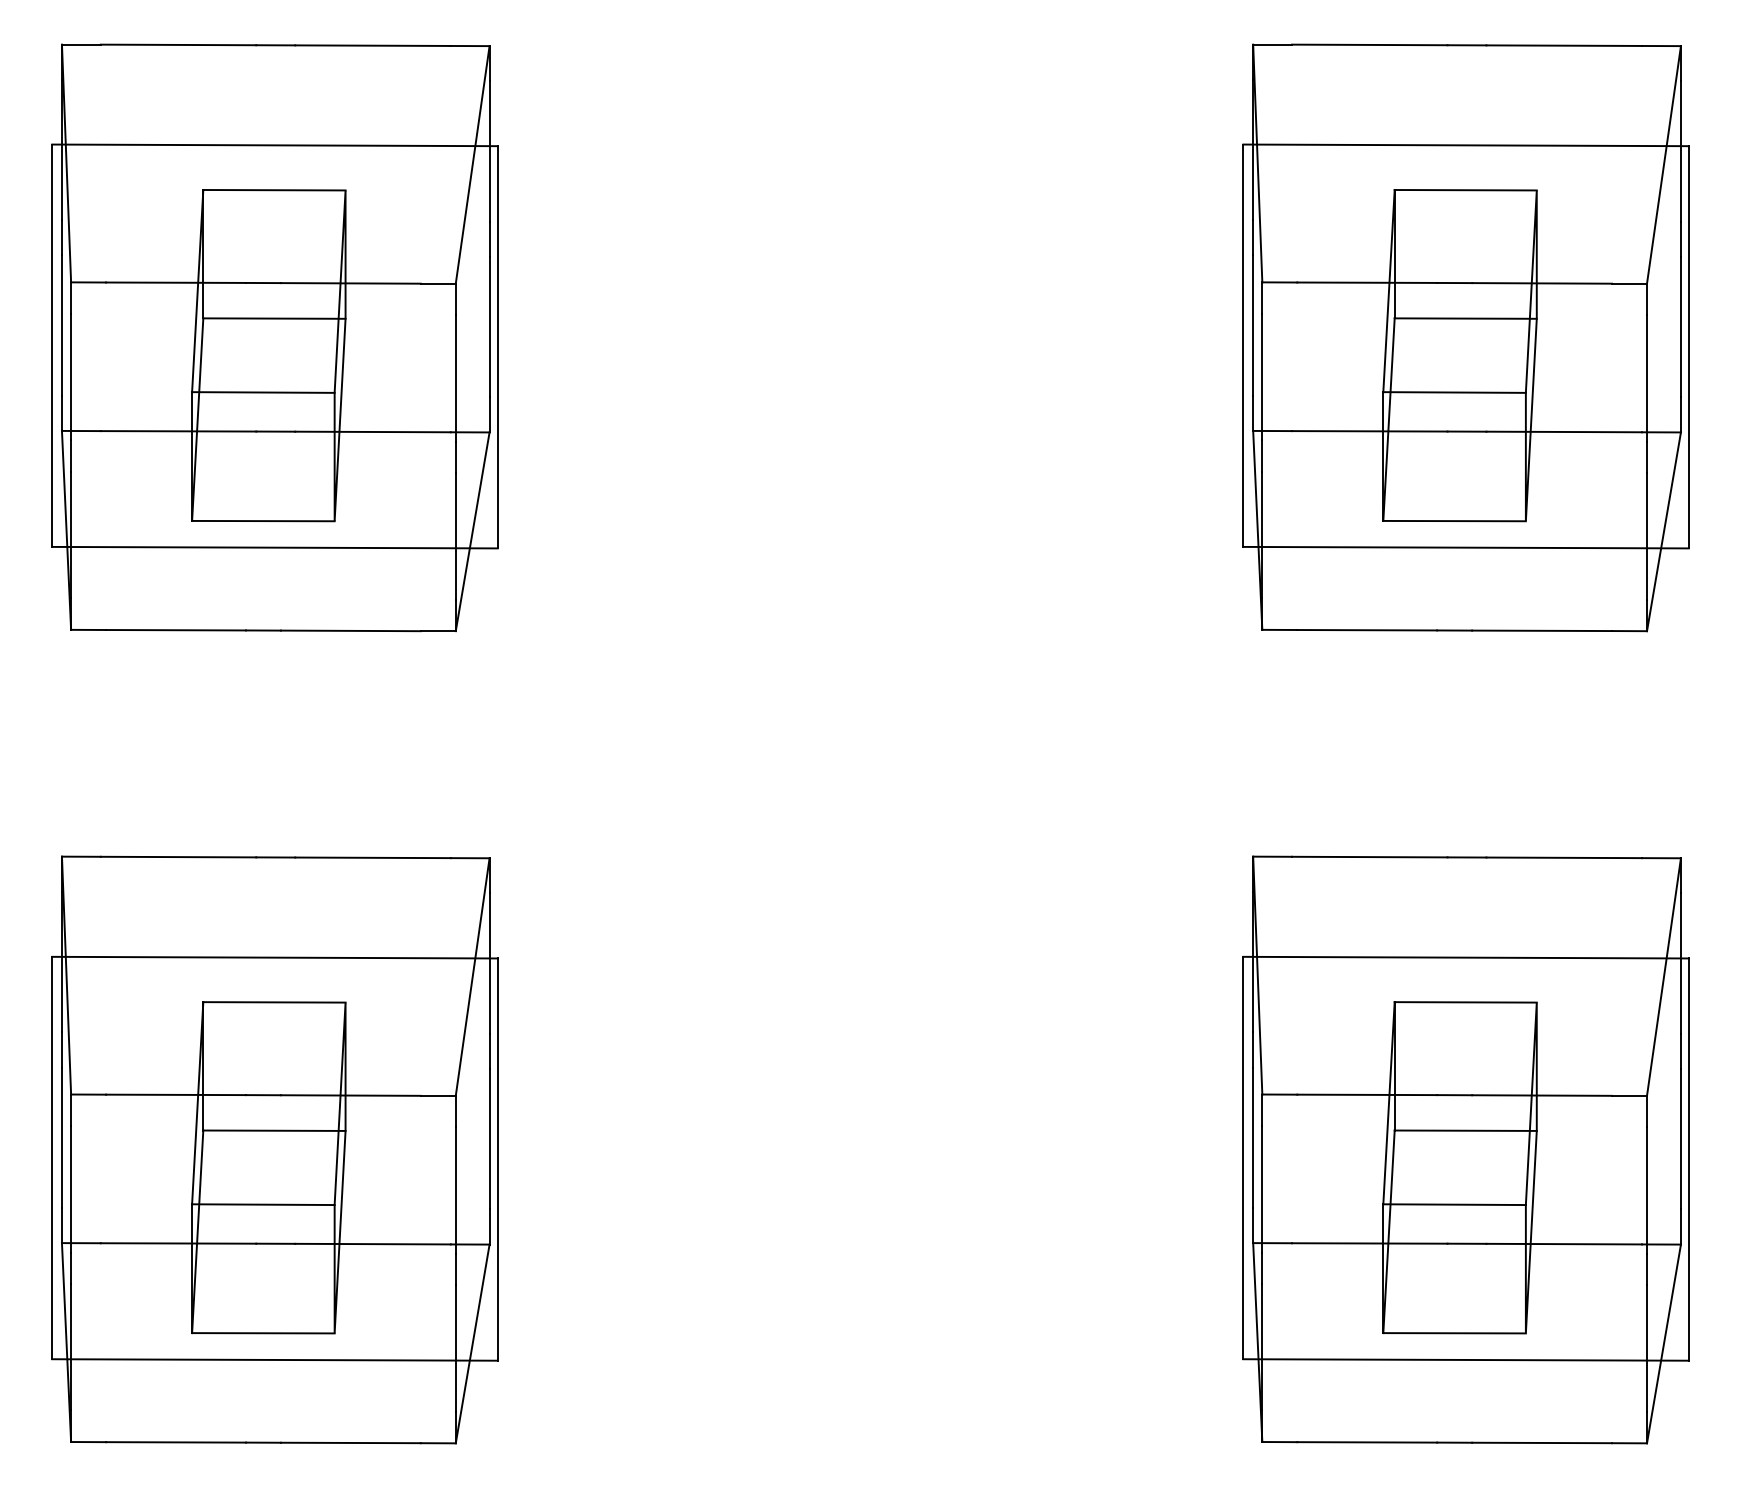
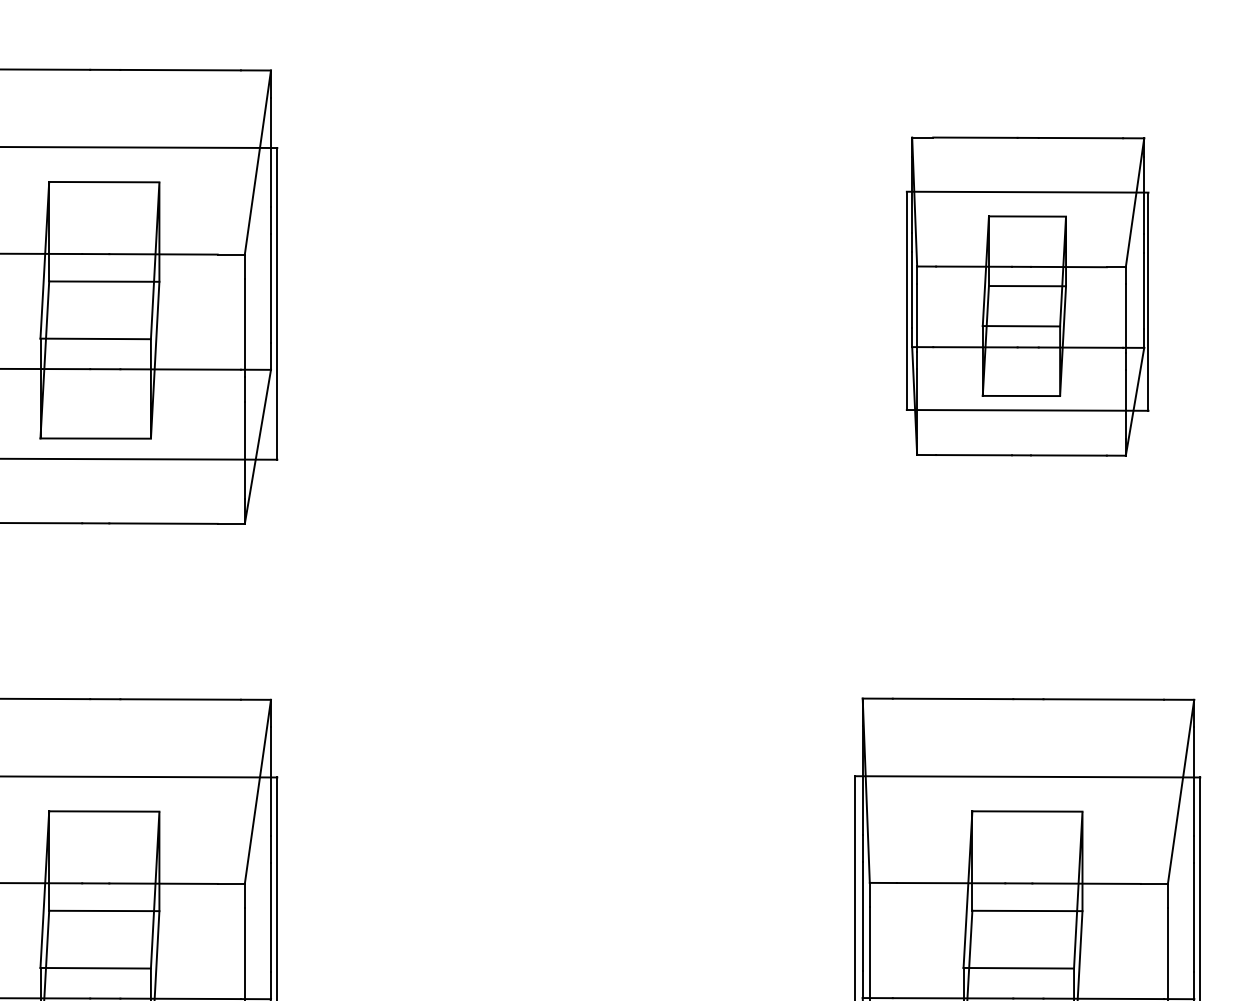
part: (1465, 337) -> (1027, 296), size x0.7

